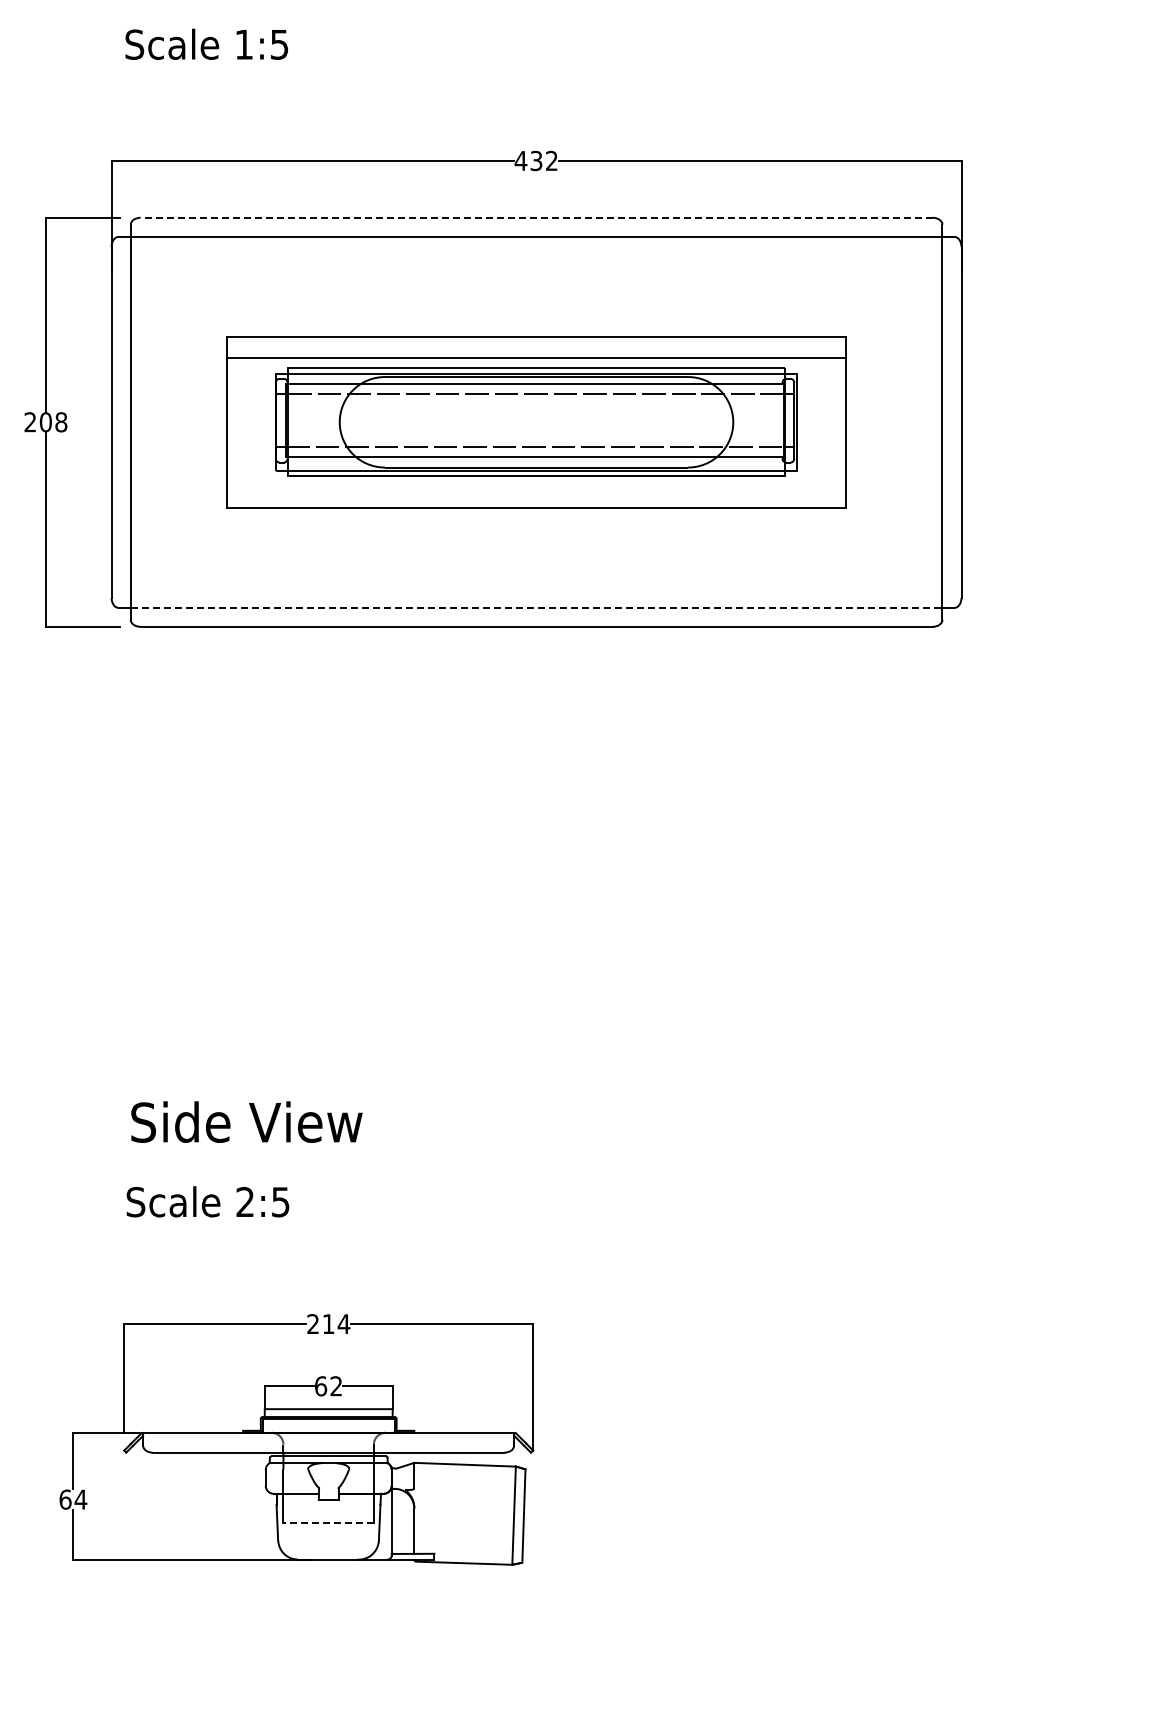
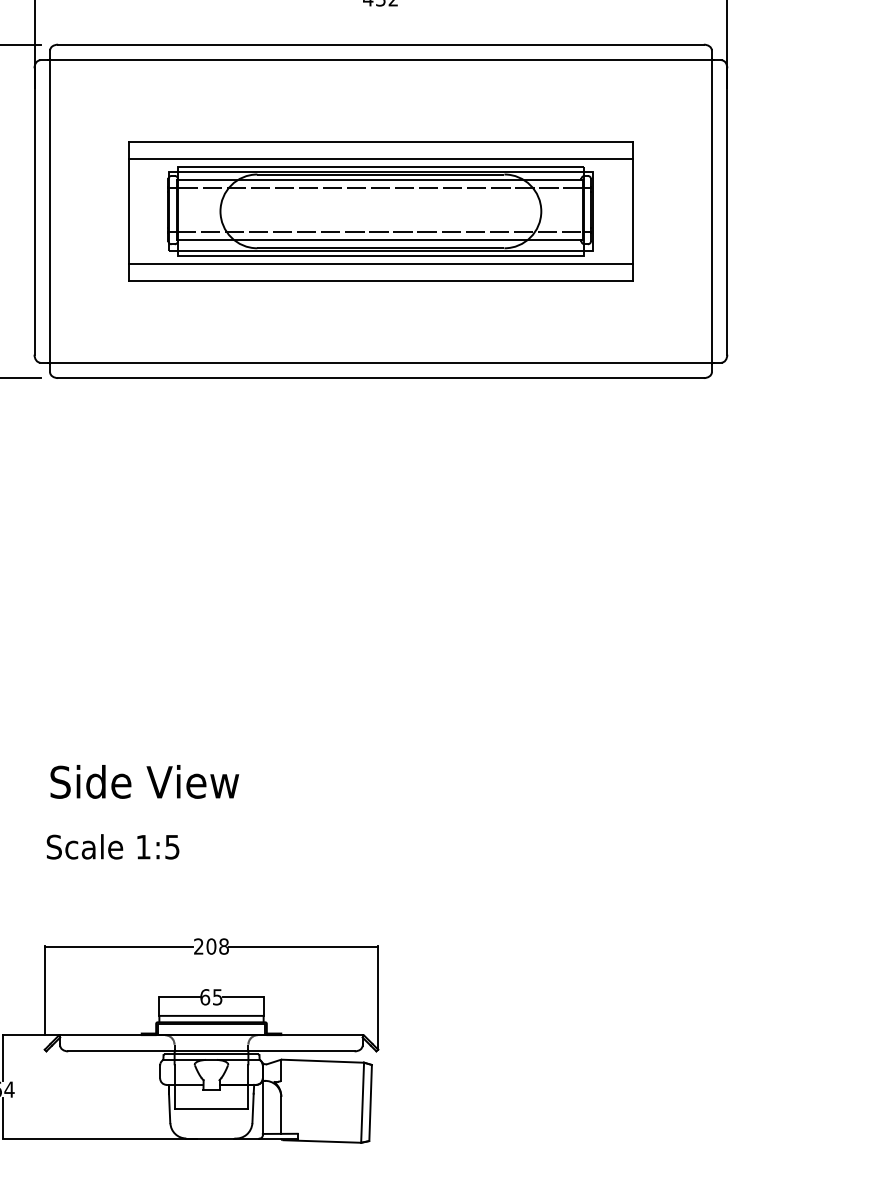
line: (536, 217) -> (380, 44), dashed -> solid
line: (536, 486) -> (380, 263), added
line: (536, 607) -> (380, 362), dashed -> solid
text: (244, 1201) -> (142, 846), 2:5 -> 1:5
text: (336, 1324) -> (217, 946), 214 -> 208
text: (335, 1386) -> (217, 997), 62 -> 65
line: (328, 1523) -> (211, 1109), dashed -> solid

